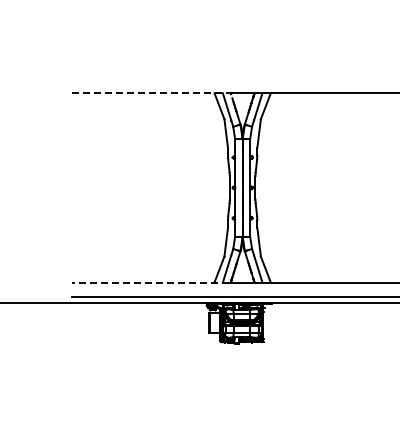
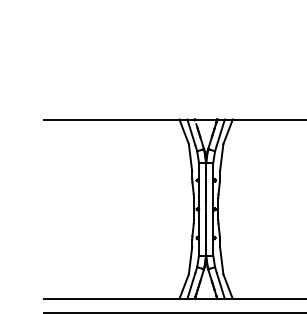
line: (150, 93) -> (118, 119), dashed -> solid
line: (150, 282) -> (118, 298), dashed -> solid

